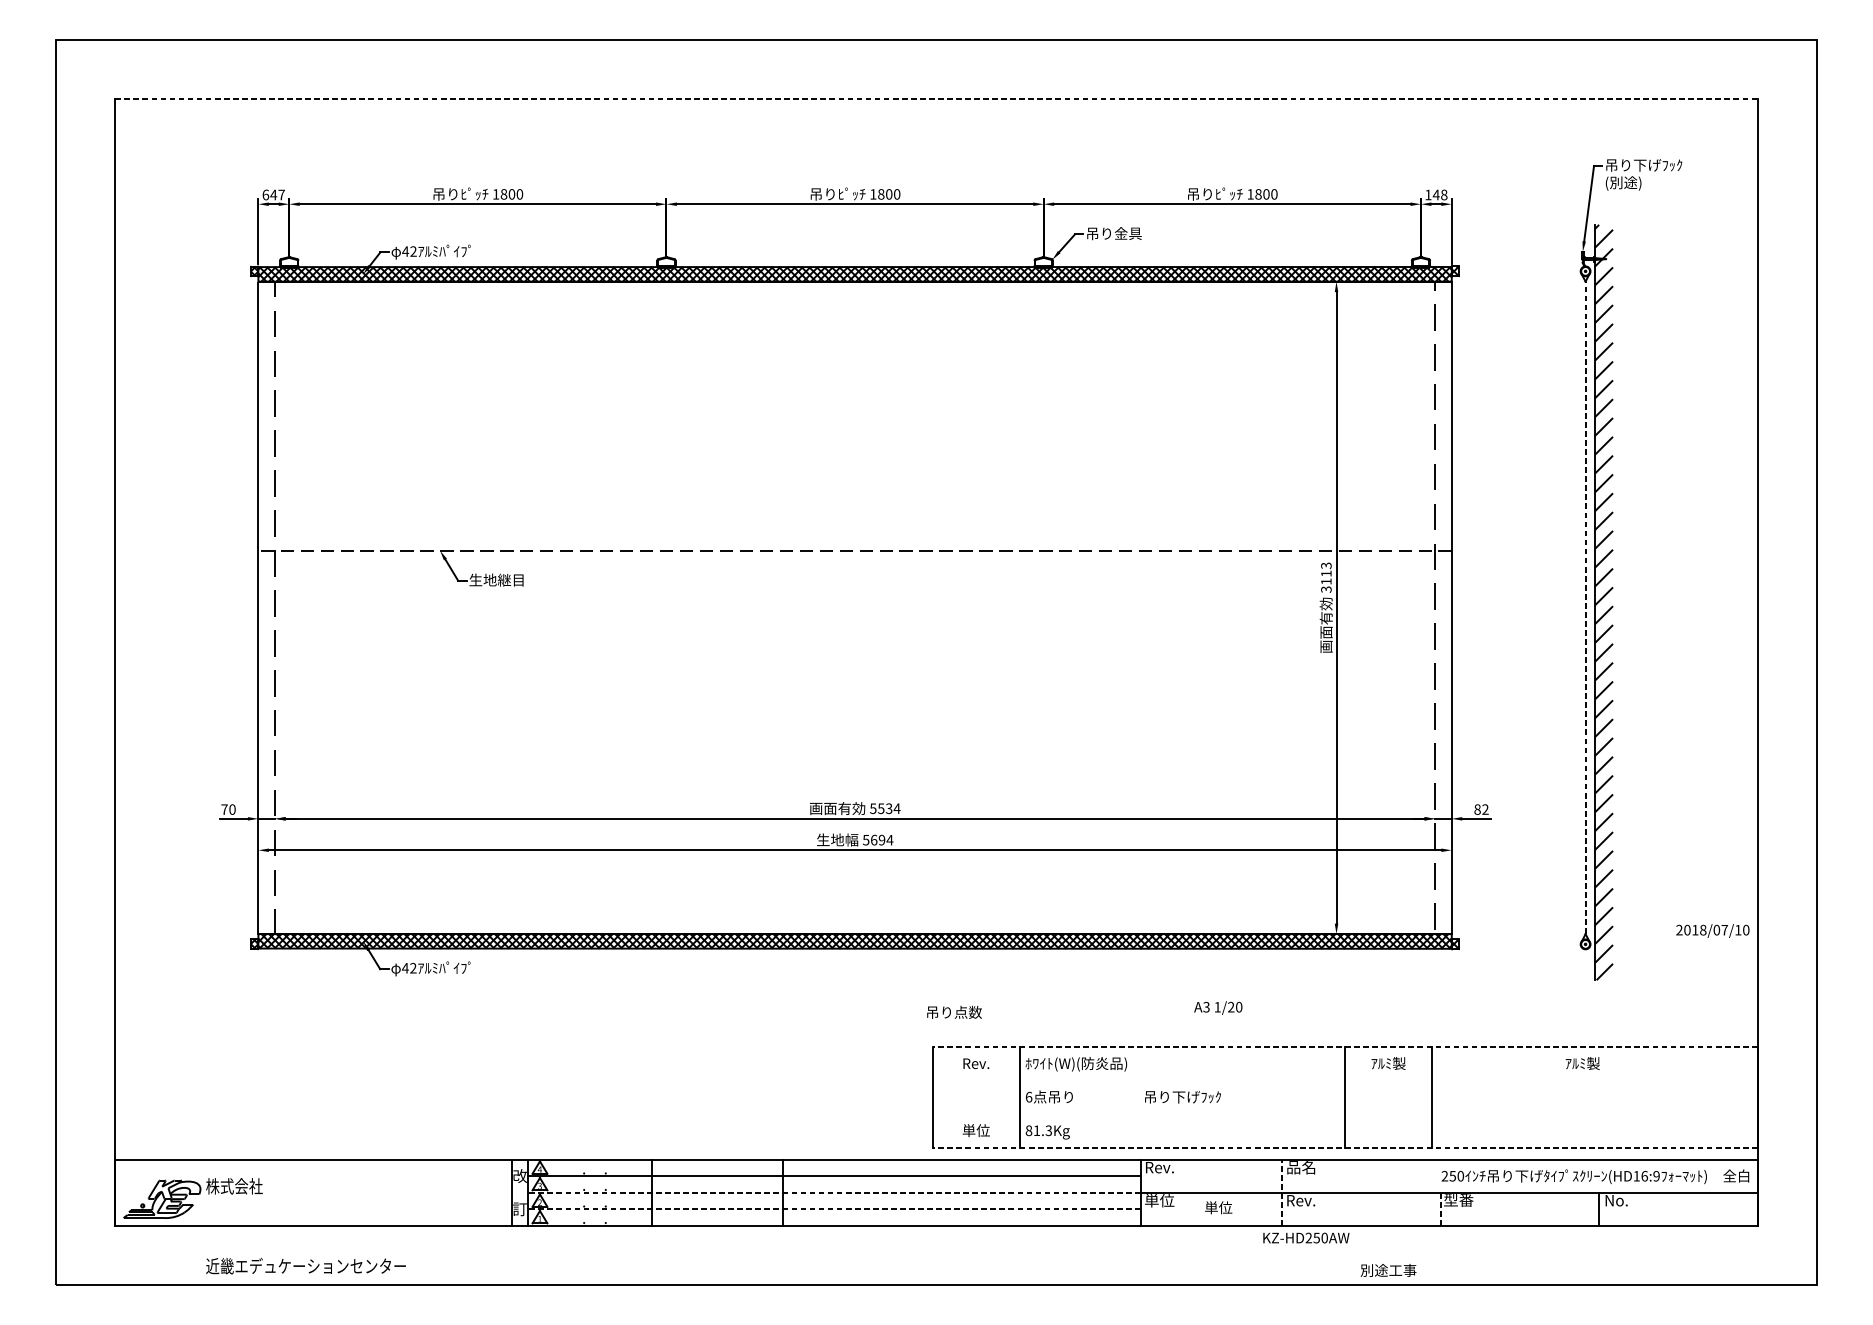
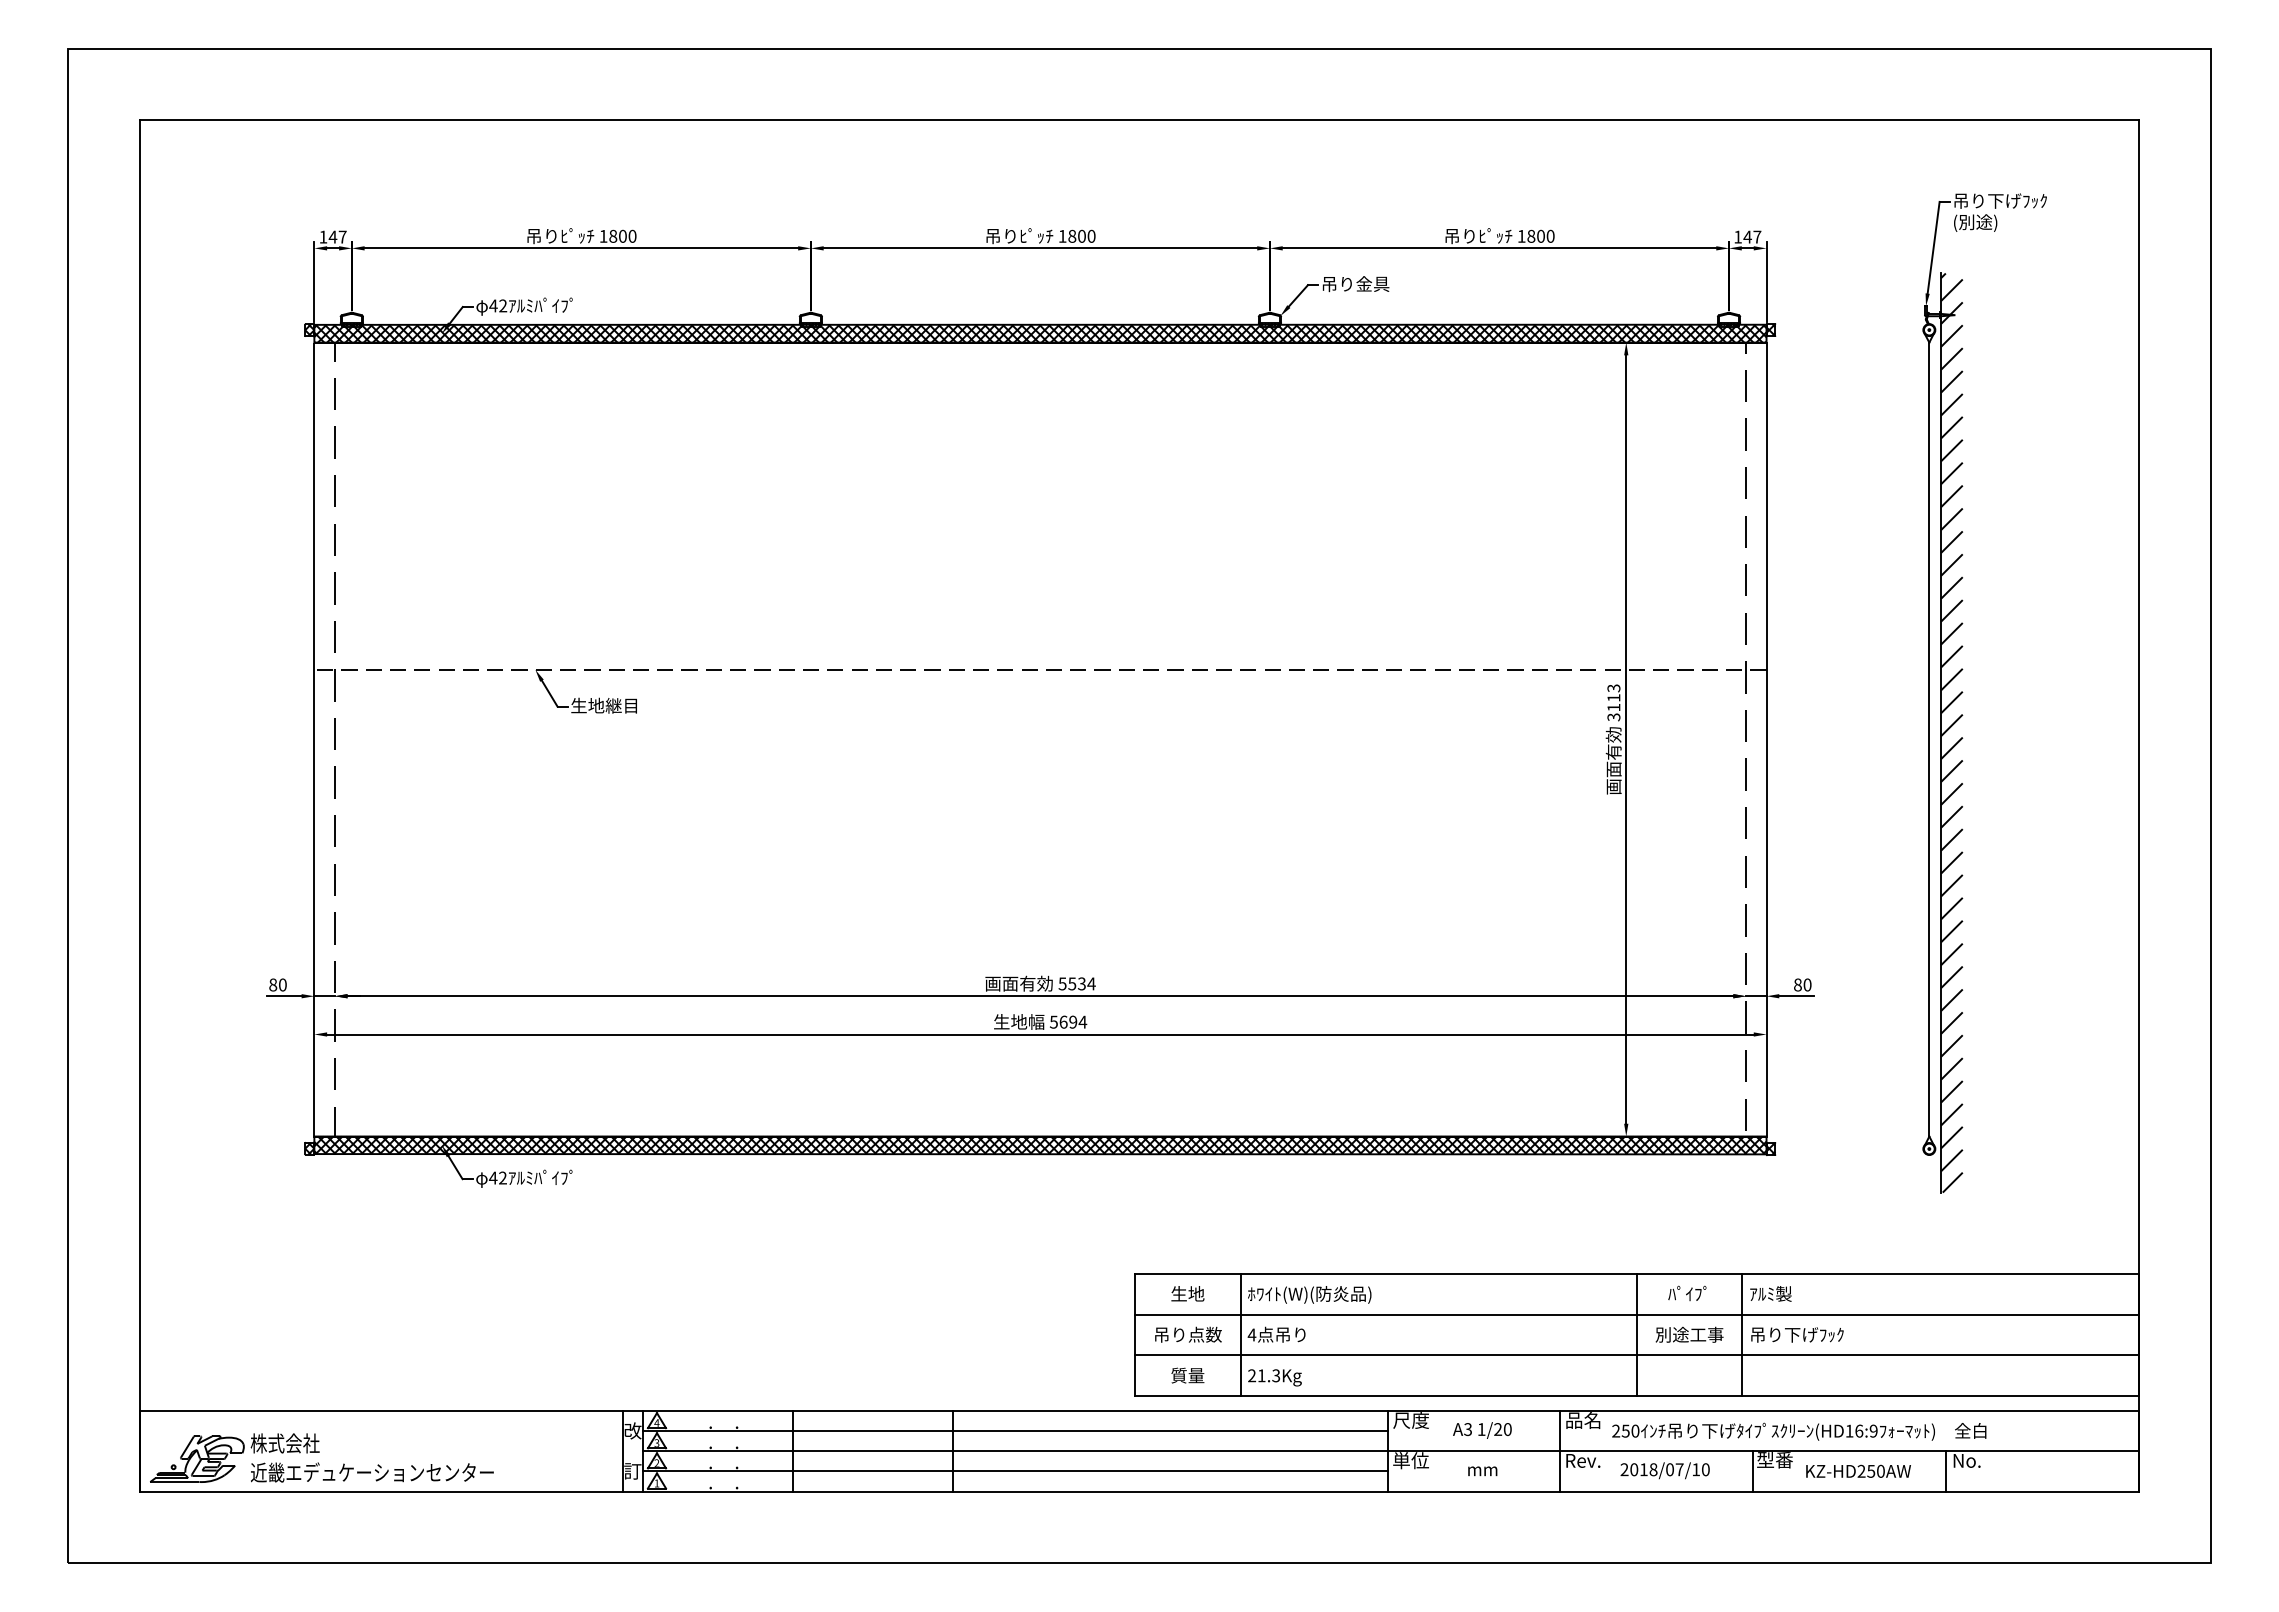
line: (936, 99) -> (1139, 120), dashed -> solid
text: (265, 194) -> (323, 236), 647 -> 147
text: (1444, 194) -> (1757, 236), 148 -> 147
line: (1585, 607) -> (1929, 739), dashed -> solid
text: (224, 809) -> (273, 984), 70 -> 80
text: (1485, 809) -> (1807, 984), 82 -> 80
text: (1712, 930) -> (1664, 1470), moved
text: (1218, 1008) -> (1482, 1430), moved
text: (954, 1012) -> (1188, 1334), moved
line: (1344, 1046) -> (1636, 1273), dashed -> solid
text: (975, 1063) -> (1187, 1293), Rev. -> 生地
text: (1388, 1063) -> (1689, 1293), ｱﾙﾐ製 -> ﾊﾟｲﾌﾟ
text: (1582, 1063) -> (1770, 1293), moved
line: (1344, 1080) -> (1636, 1314), added
text: (1028, 1096) -> (1251, 1334), 6 -> 4
text: (1183, 1096) -> (1797, 1334), moved
line: (1344, 1114) -> (1636, 1355), added
text: (975, 1130) -> (1187, 1375), 単位 -> 質量
text: (1029, 1130) -> (1252, 1375), 81.3Kg -> 21.3Kg
line: (1344, 1147) -> (1636, 1396), dashed -> solid
text: (1159, 1167) -> (1410, 1420), Rev. -> 尺度
text: (1595, 1176) -> (1799, 1431), moved
line: (834, 1192) -> (1015, 1451), dashed -> solid
line: (1282, 1192) -> (1560, 1450), dashed -> solid
text: (1218, 1207) -> (1482, 1469), 単位 -> mm
line: (1441, 1208) -> (1753, 1470), dashed -> solid
line: (834, 1209) -> (1015, 1471), dashed -> solid
text: (1306, 1237) -> (1858, 1470), moved
text: (306, 1266) -> (372, 1472), moved
text: (1388, 1270) -> (1689, 1334), moved

